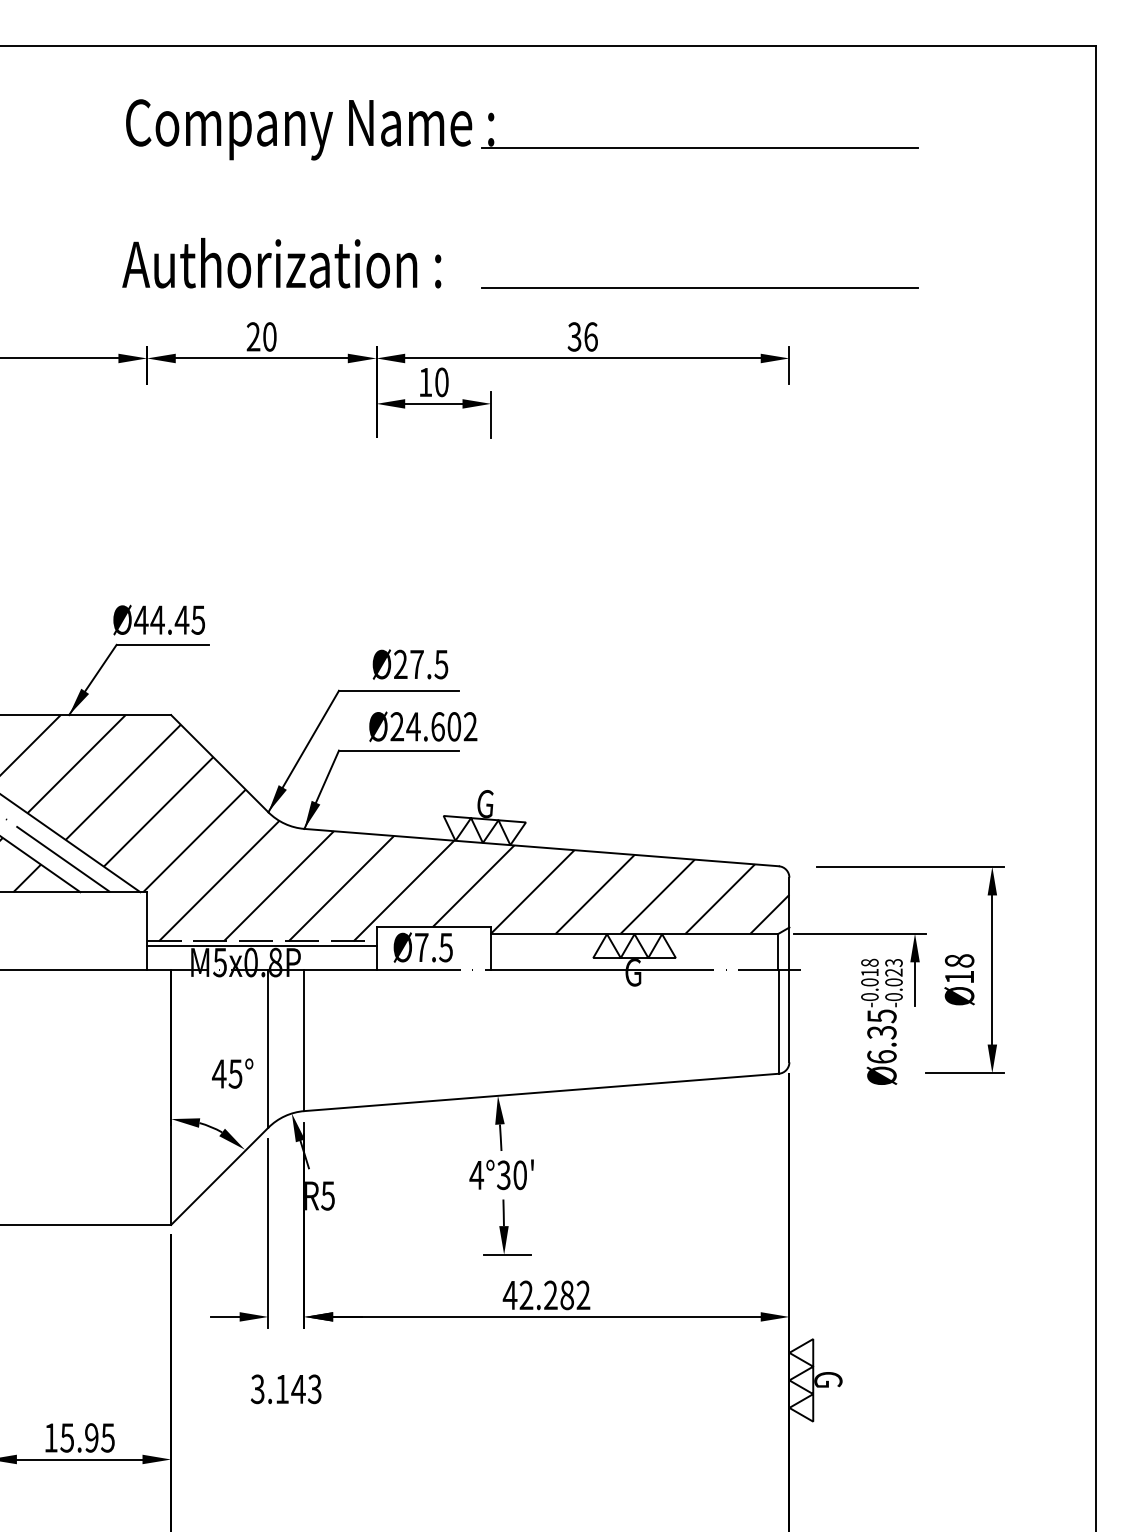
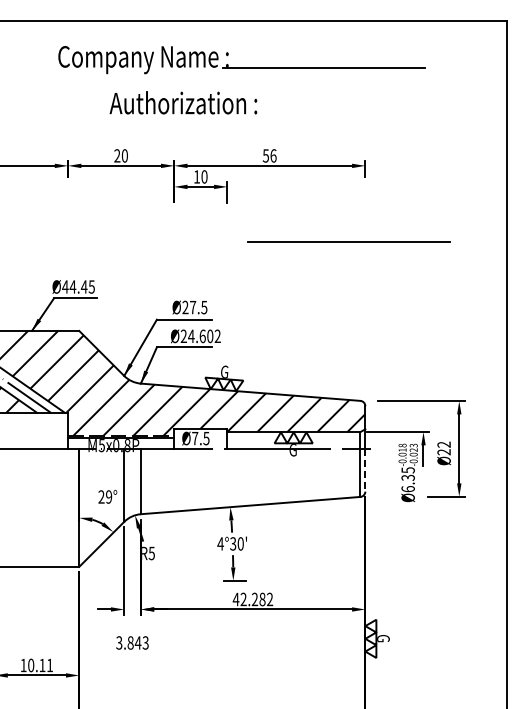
text: (281, 262) -> (183, 102), moved
line: (698, 286) -> (348, 241), moved
text: (573, 336) -> (265, 155), 36 -> 56
text: (958, 969) -> (443, 448), Ø18 -> Ø22
line: (789, 1016) -> (365, 470), solid -> dashed
text: (227, 1072) -> (105, 496), 45° -> 29°
text: (281, 1388) -> (130, 642), 3.143 -> 3.843
text: (87, 1437) -> (40, 665), 15.95 -> 10.11

